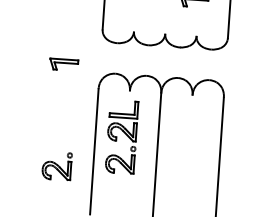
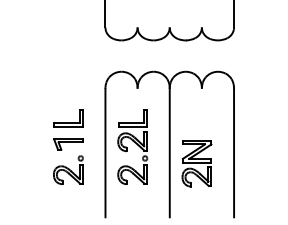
part: (64, 65) -> (68, 144), moved
part: (60, 115) -> (68, 118), added
part: (121, 136) -> (132, 146), moved
part: (182, 168) -> (196, 163), added

